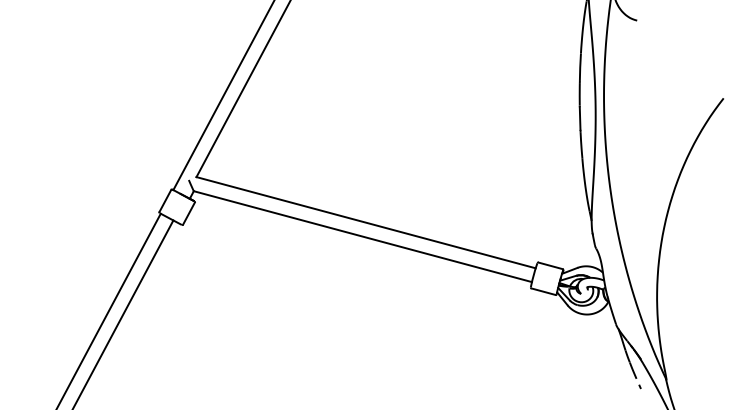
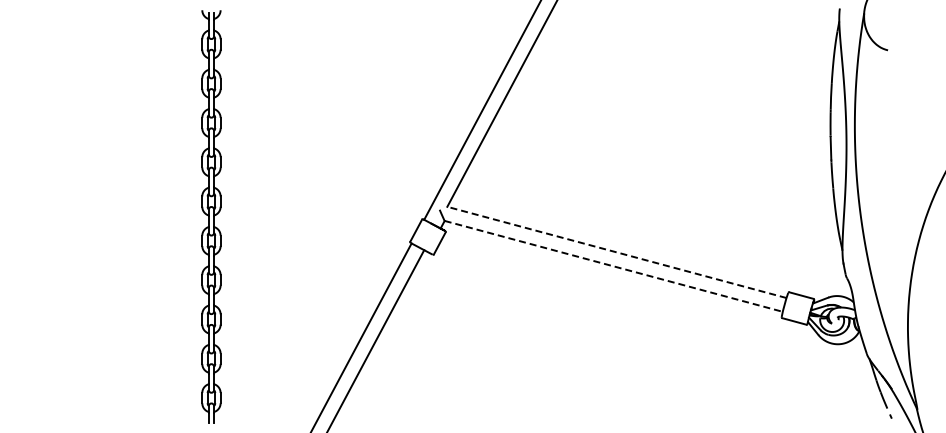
line: (365, 222) -> (616, 252), solid -> dashed
line: (363, 236) -> (614, 266), solid -> dashed

